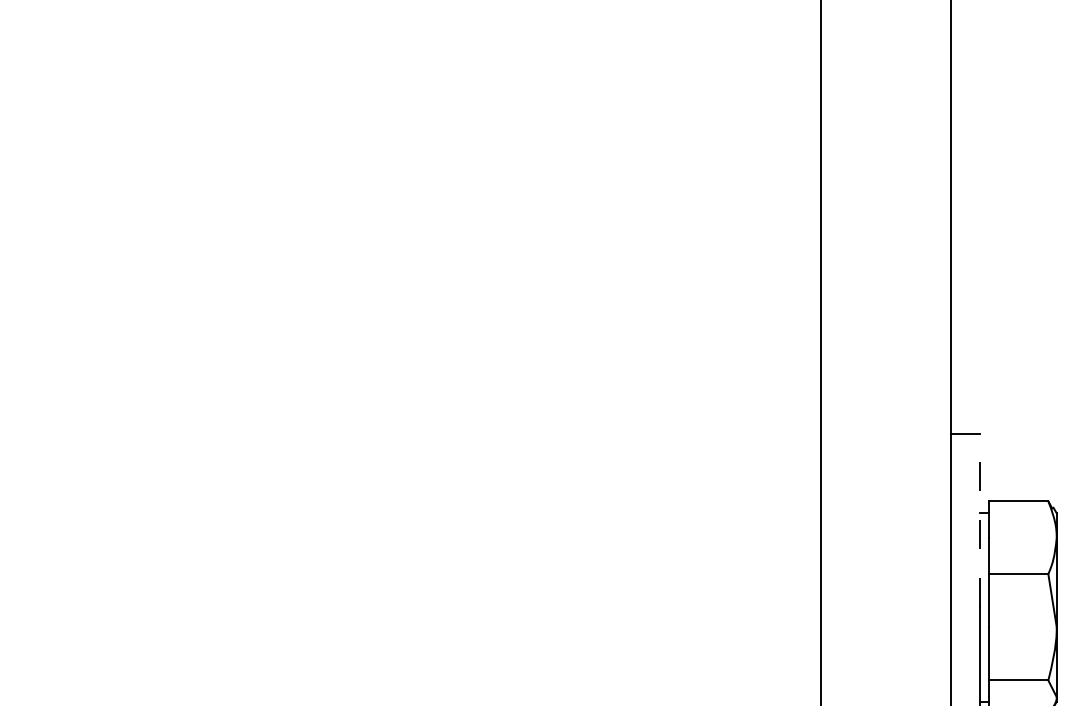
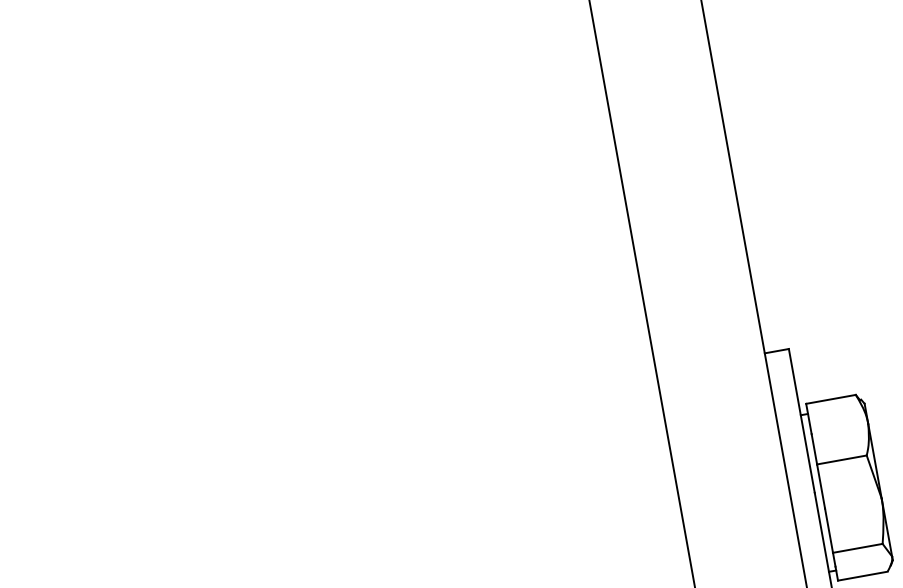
line: (979, 520) -> (801, 421), dashed -> solid

